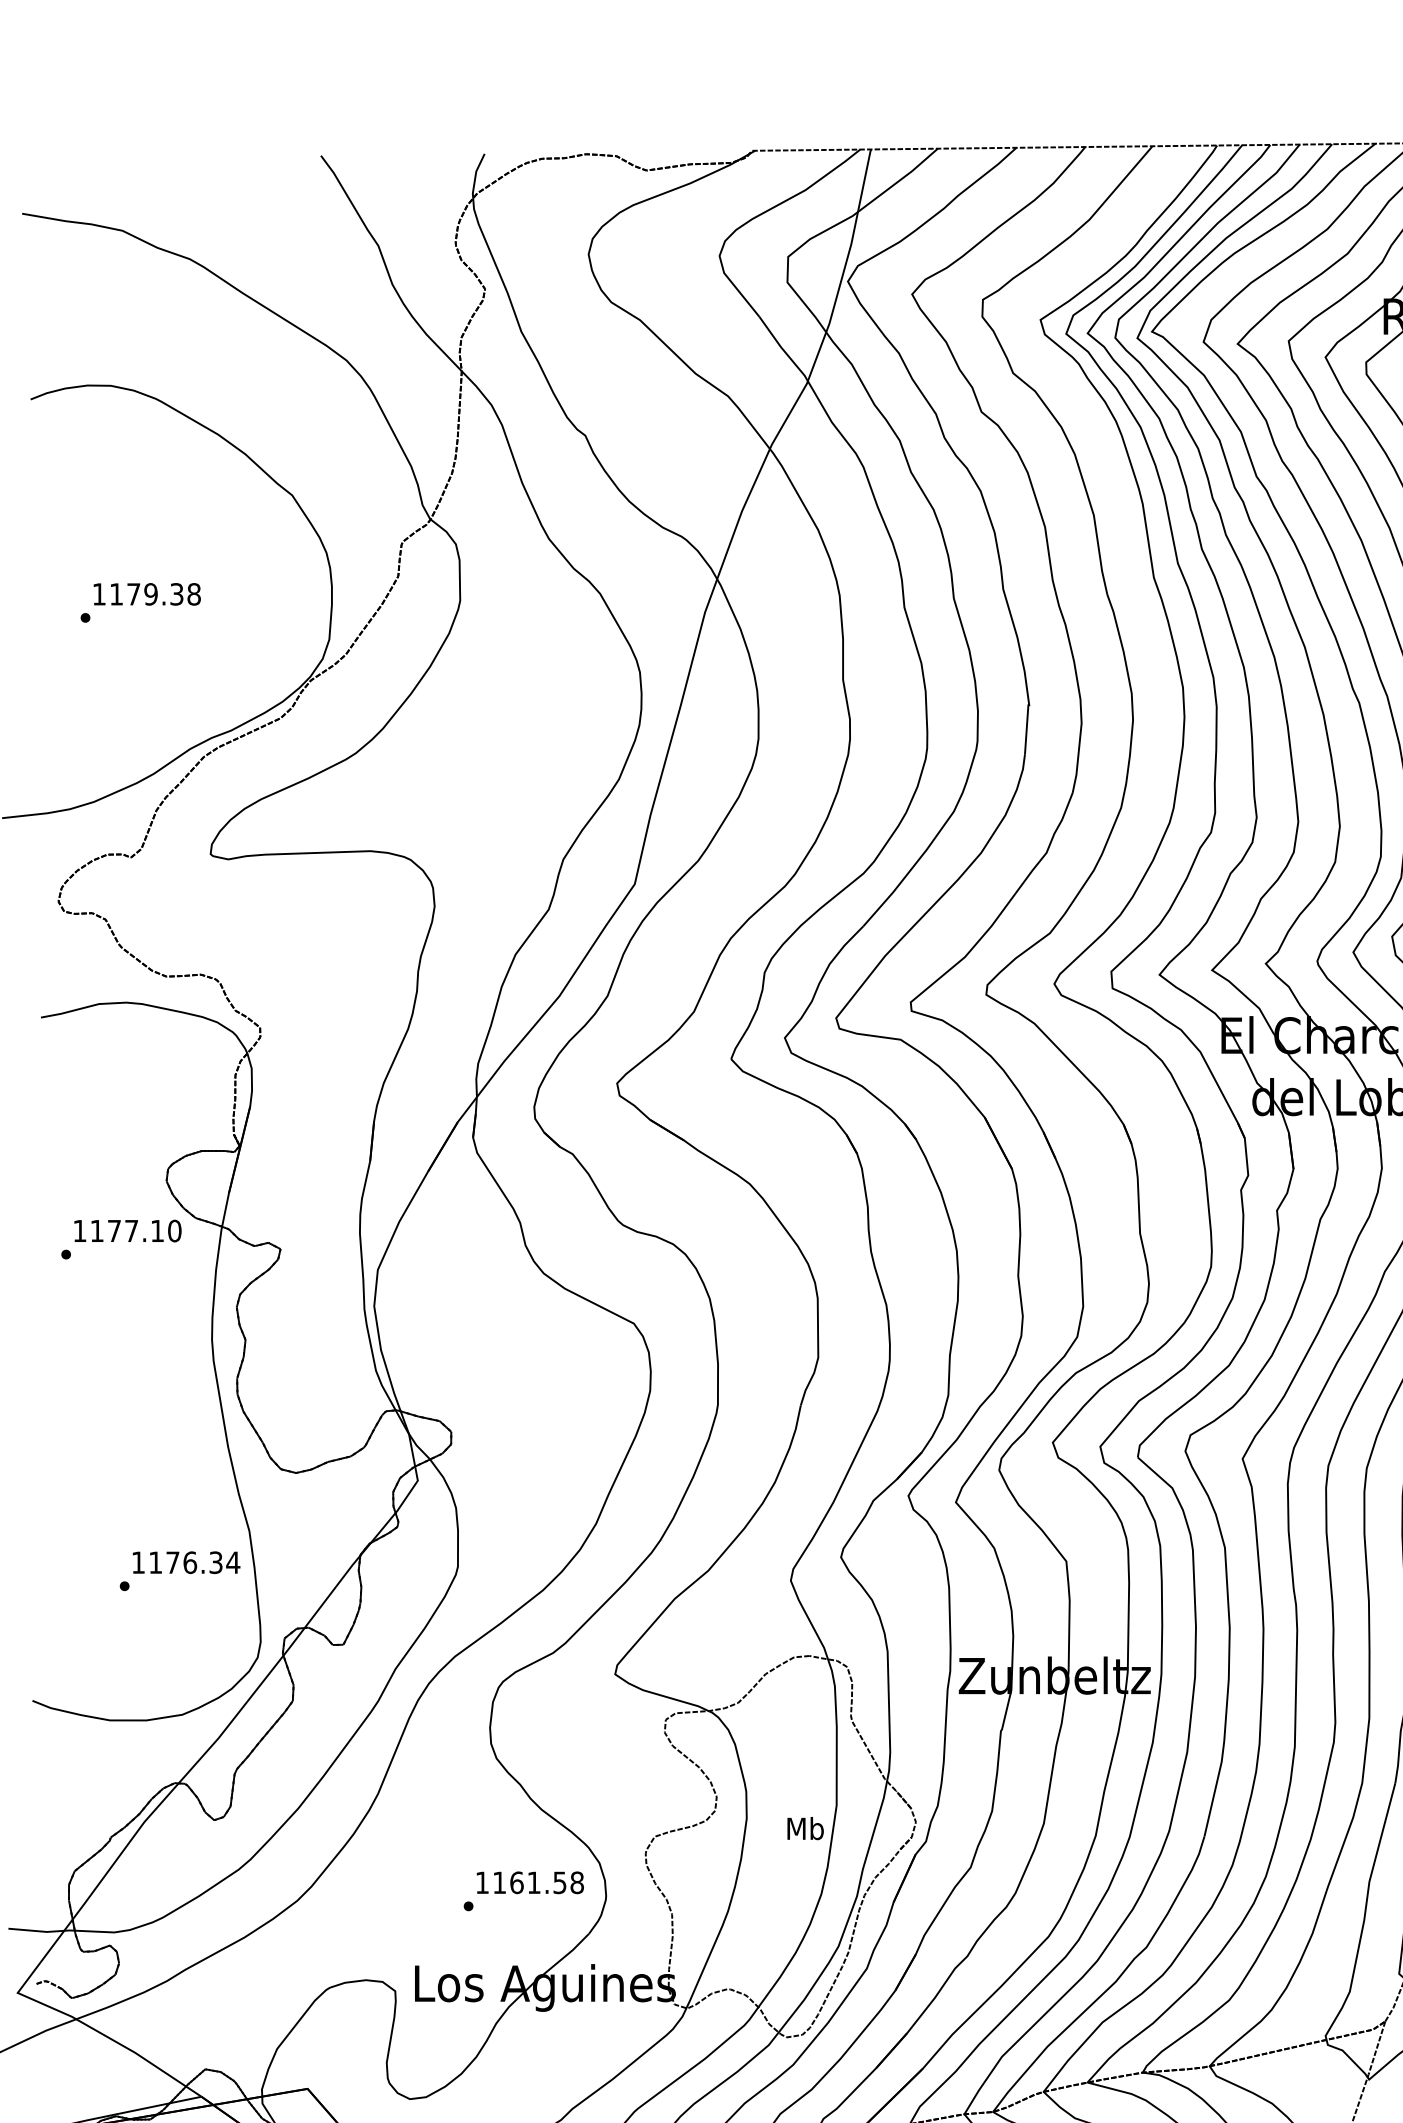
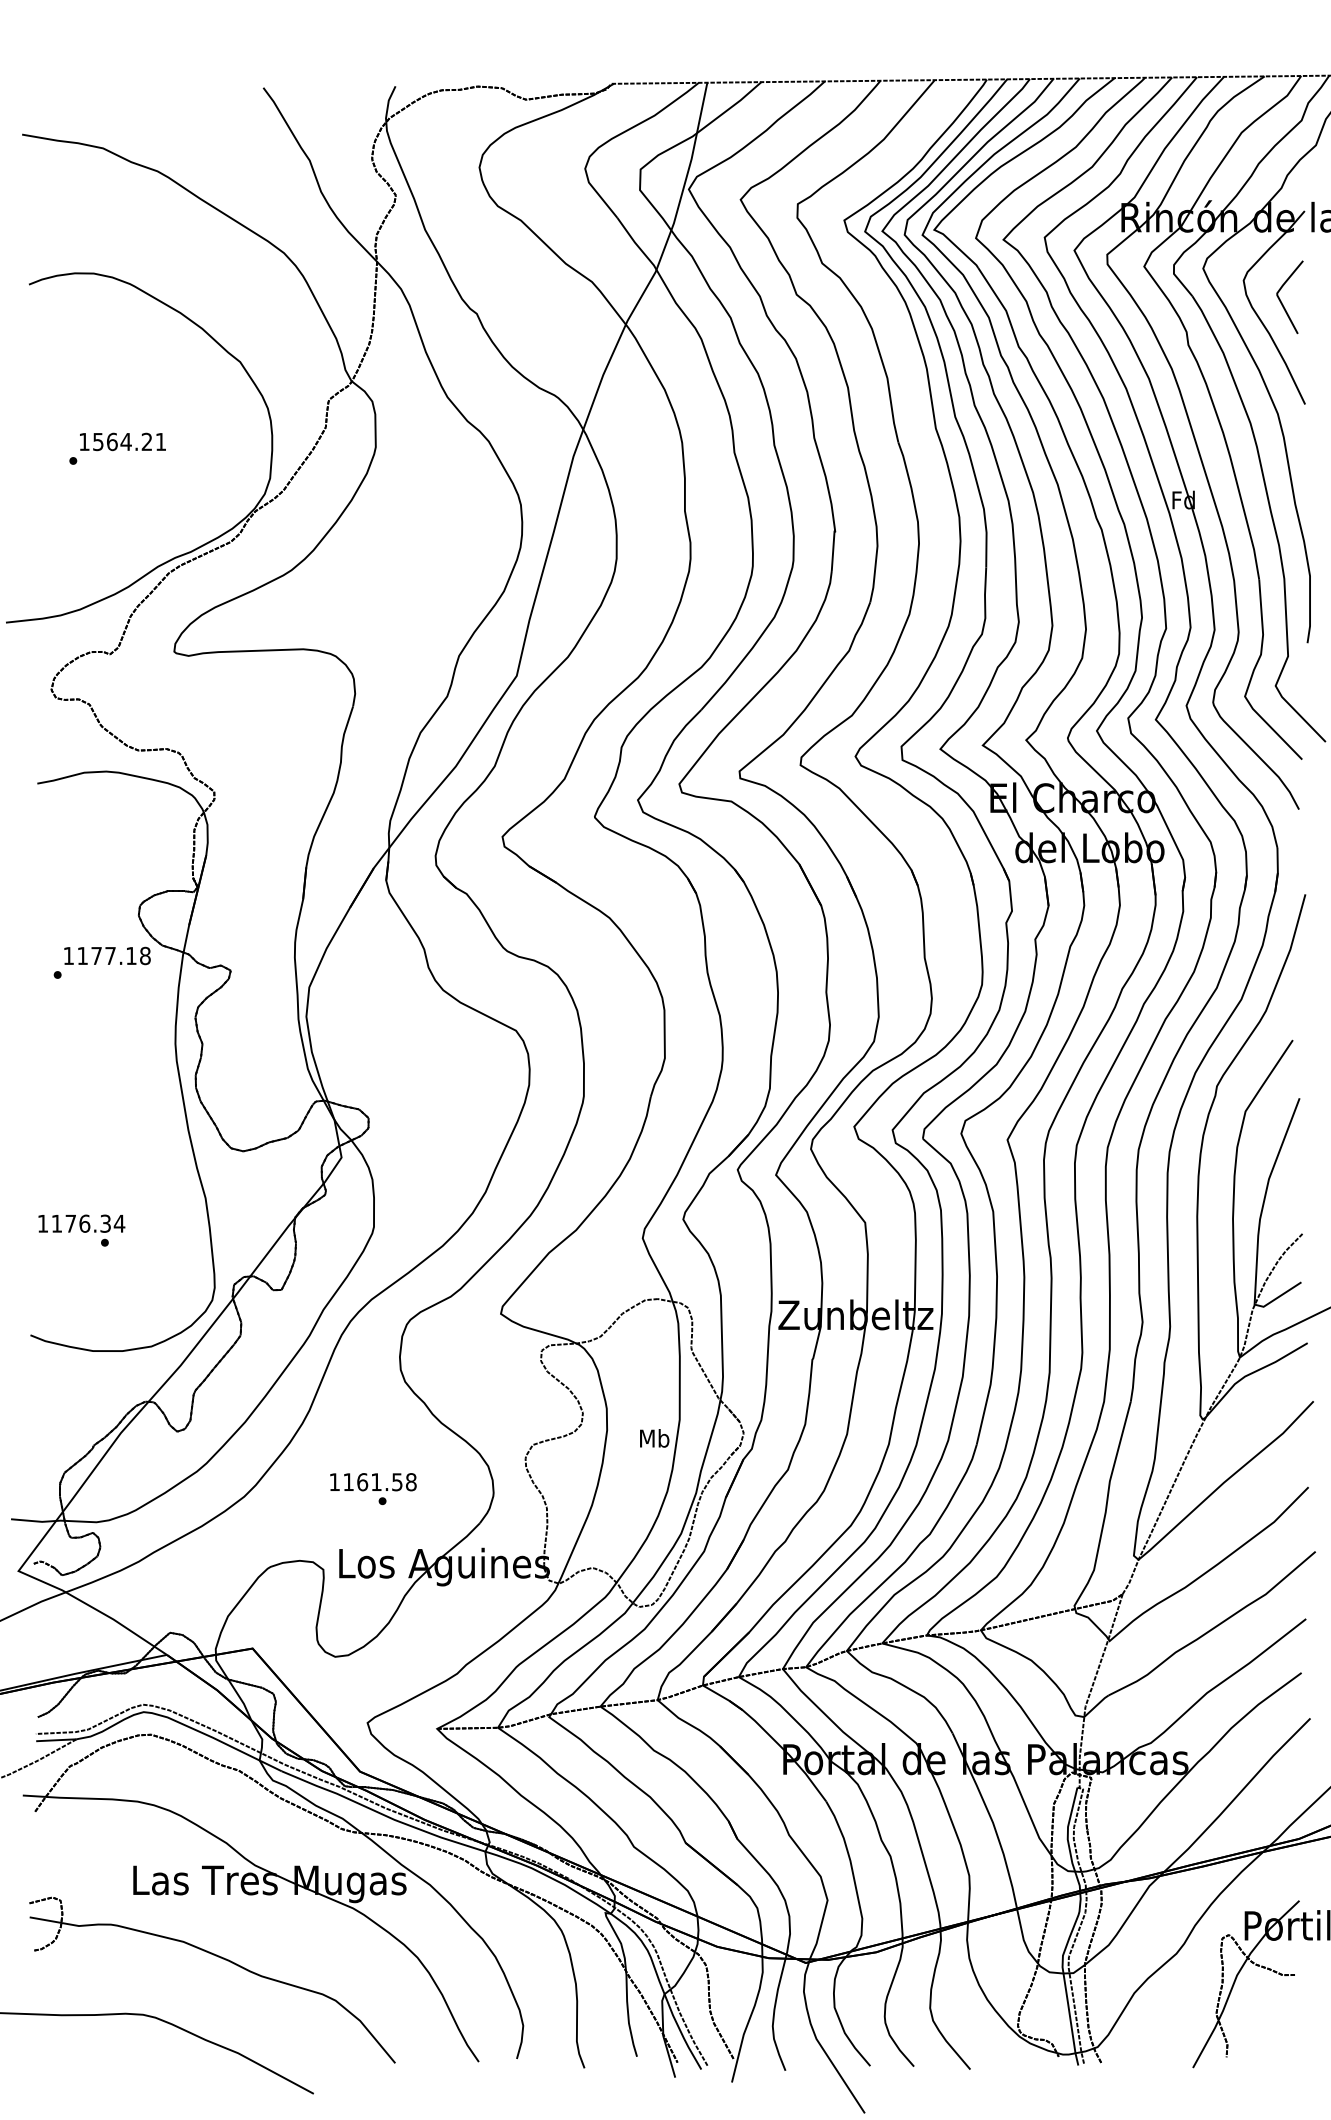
text: (155, 593) -> (129, 441), 1179.38 -> 1564.21
text: (174, 1230) -> (145, 955), 1177.10 -> 1177.18
text: (186, 1562) -> (81, 1223), moved
text: (530, 1883) -> (373, 1482), moved

